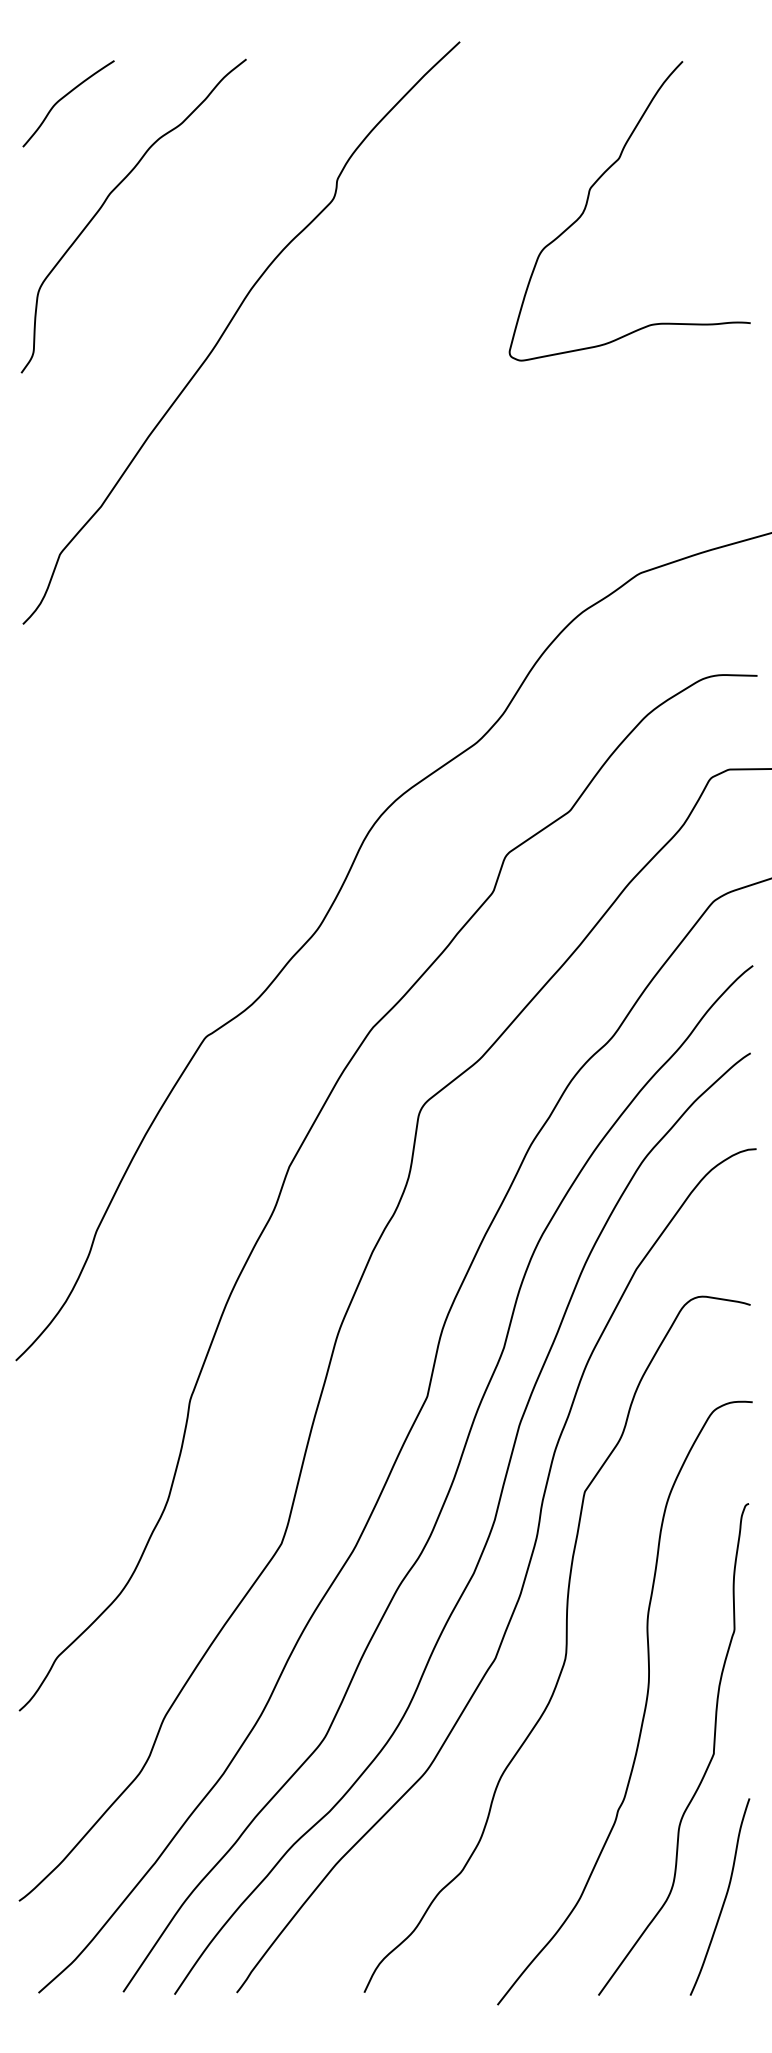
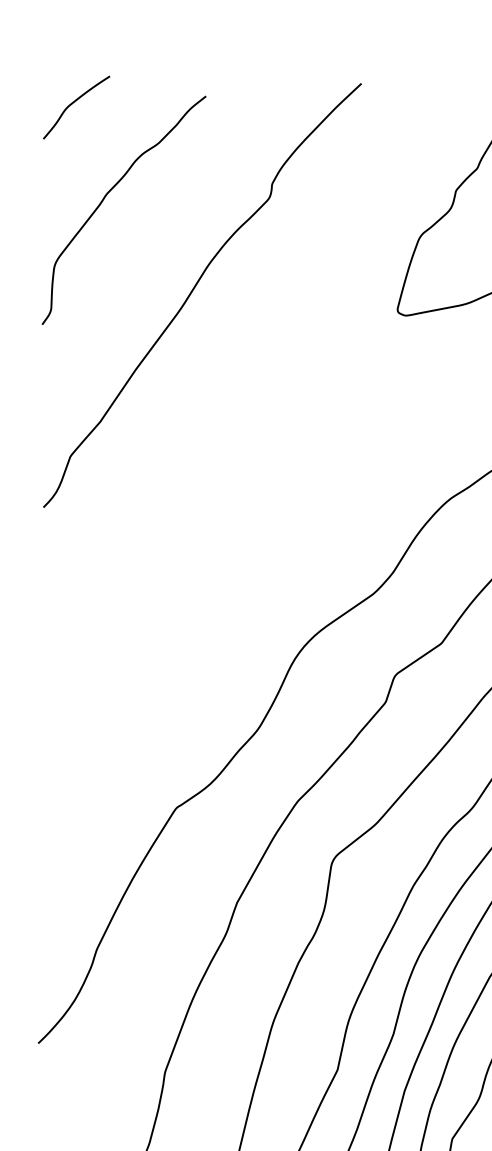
curve: (63, 98) -> (72, 103), moved

